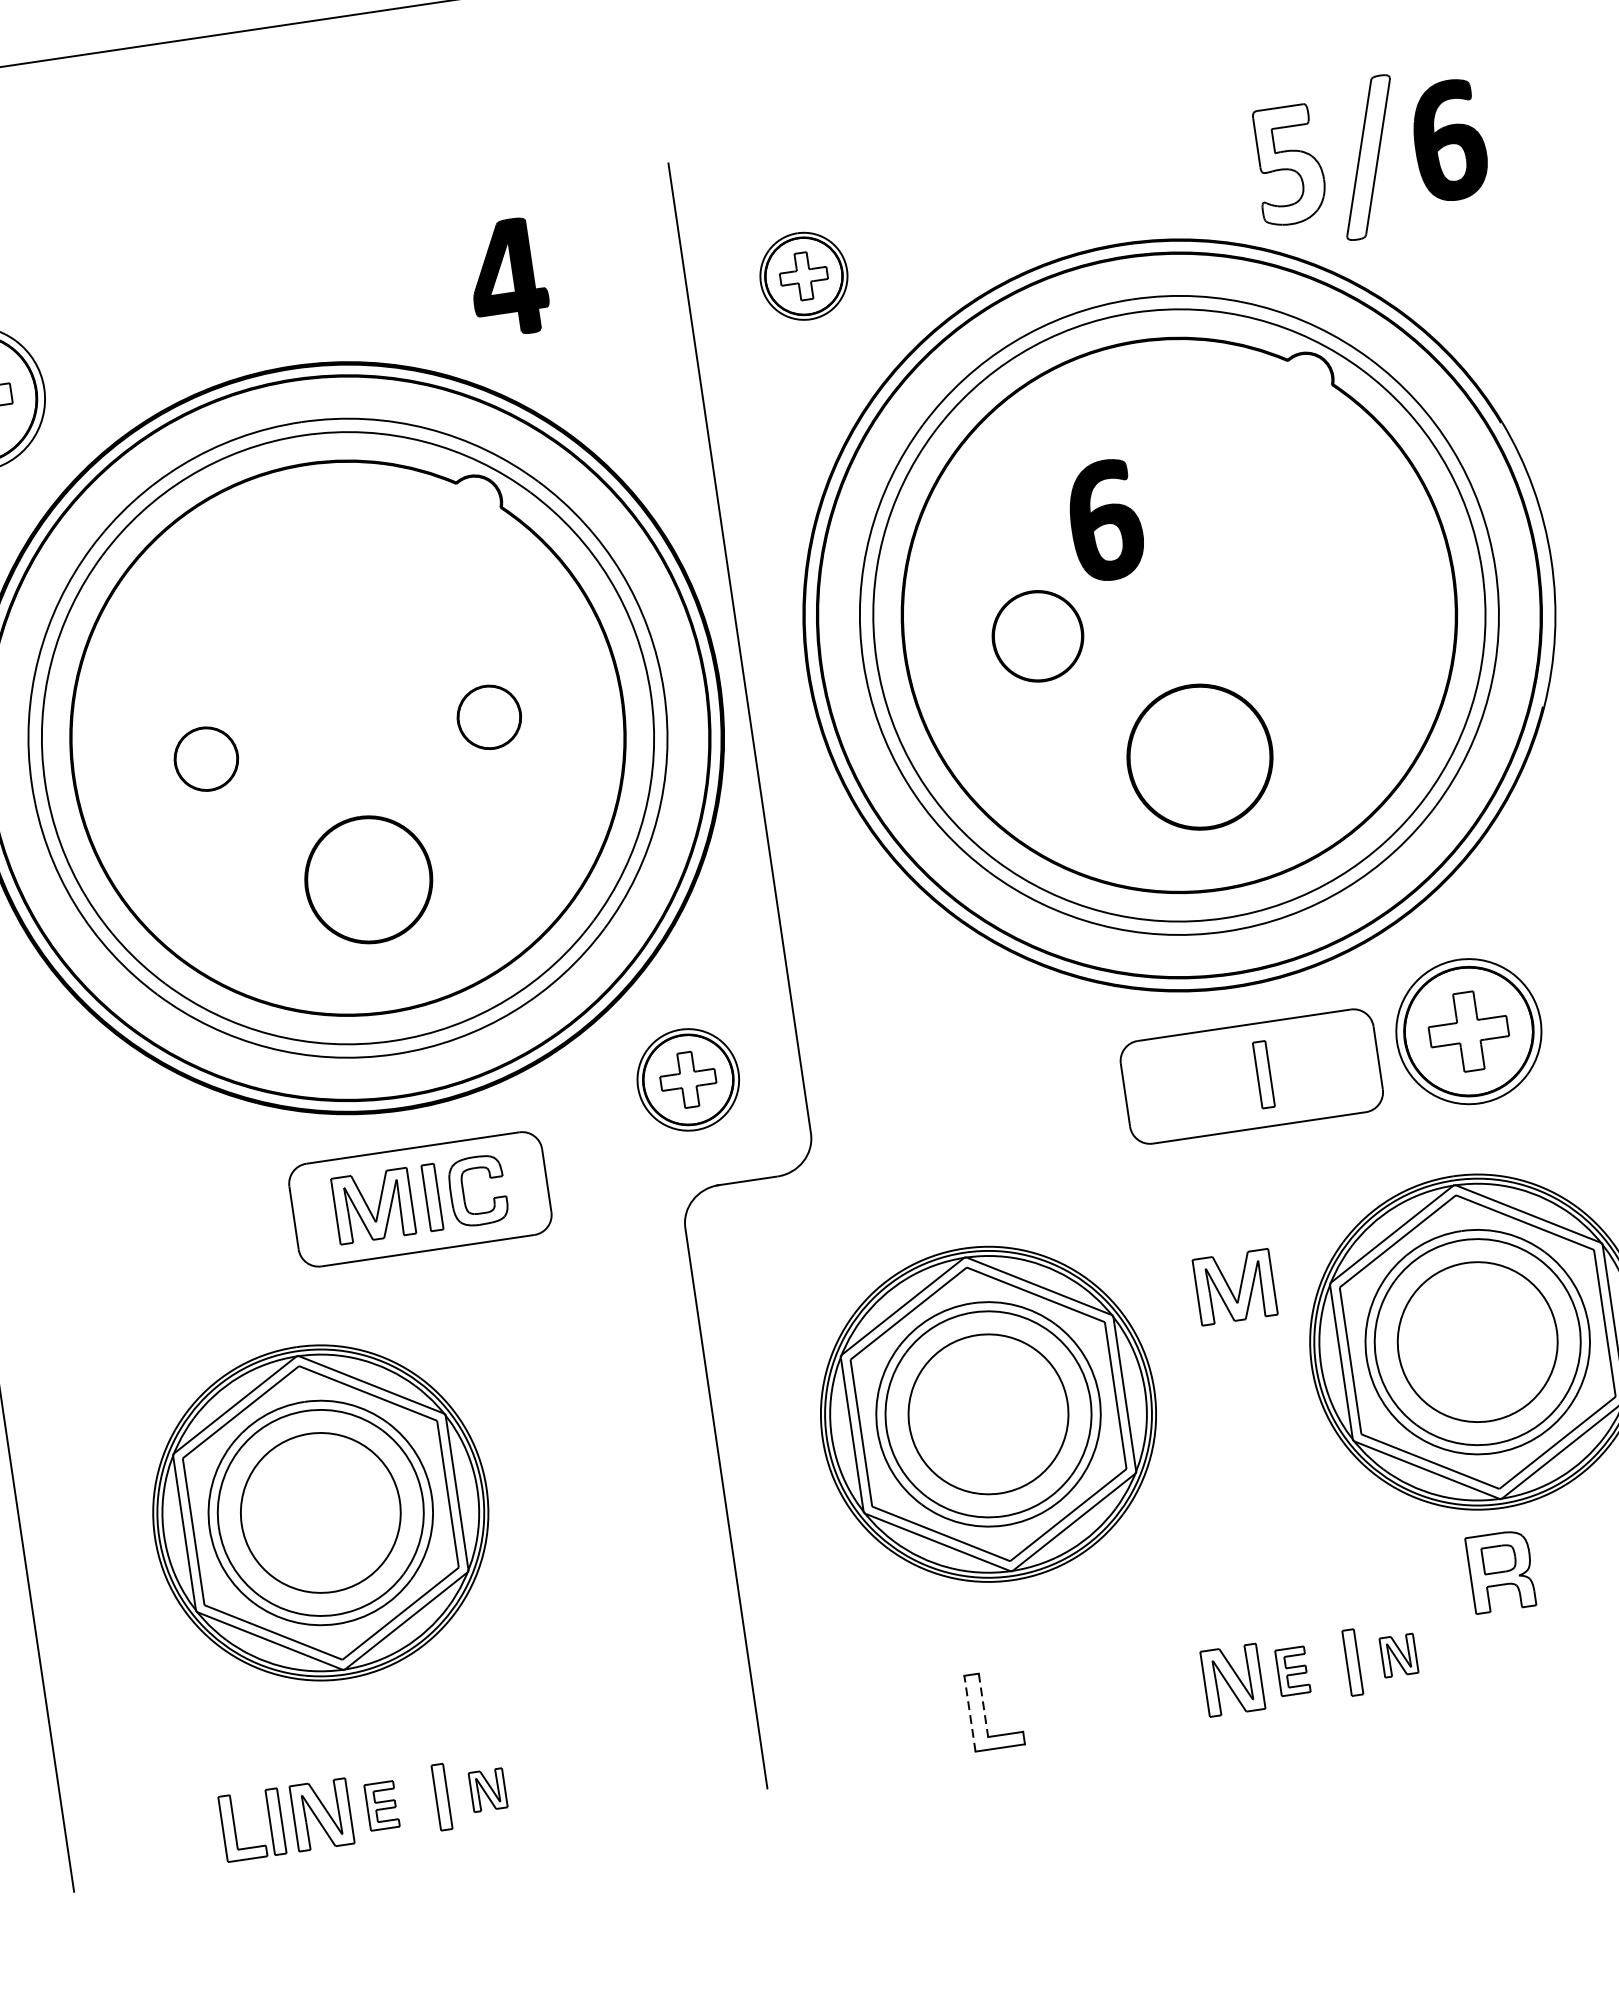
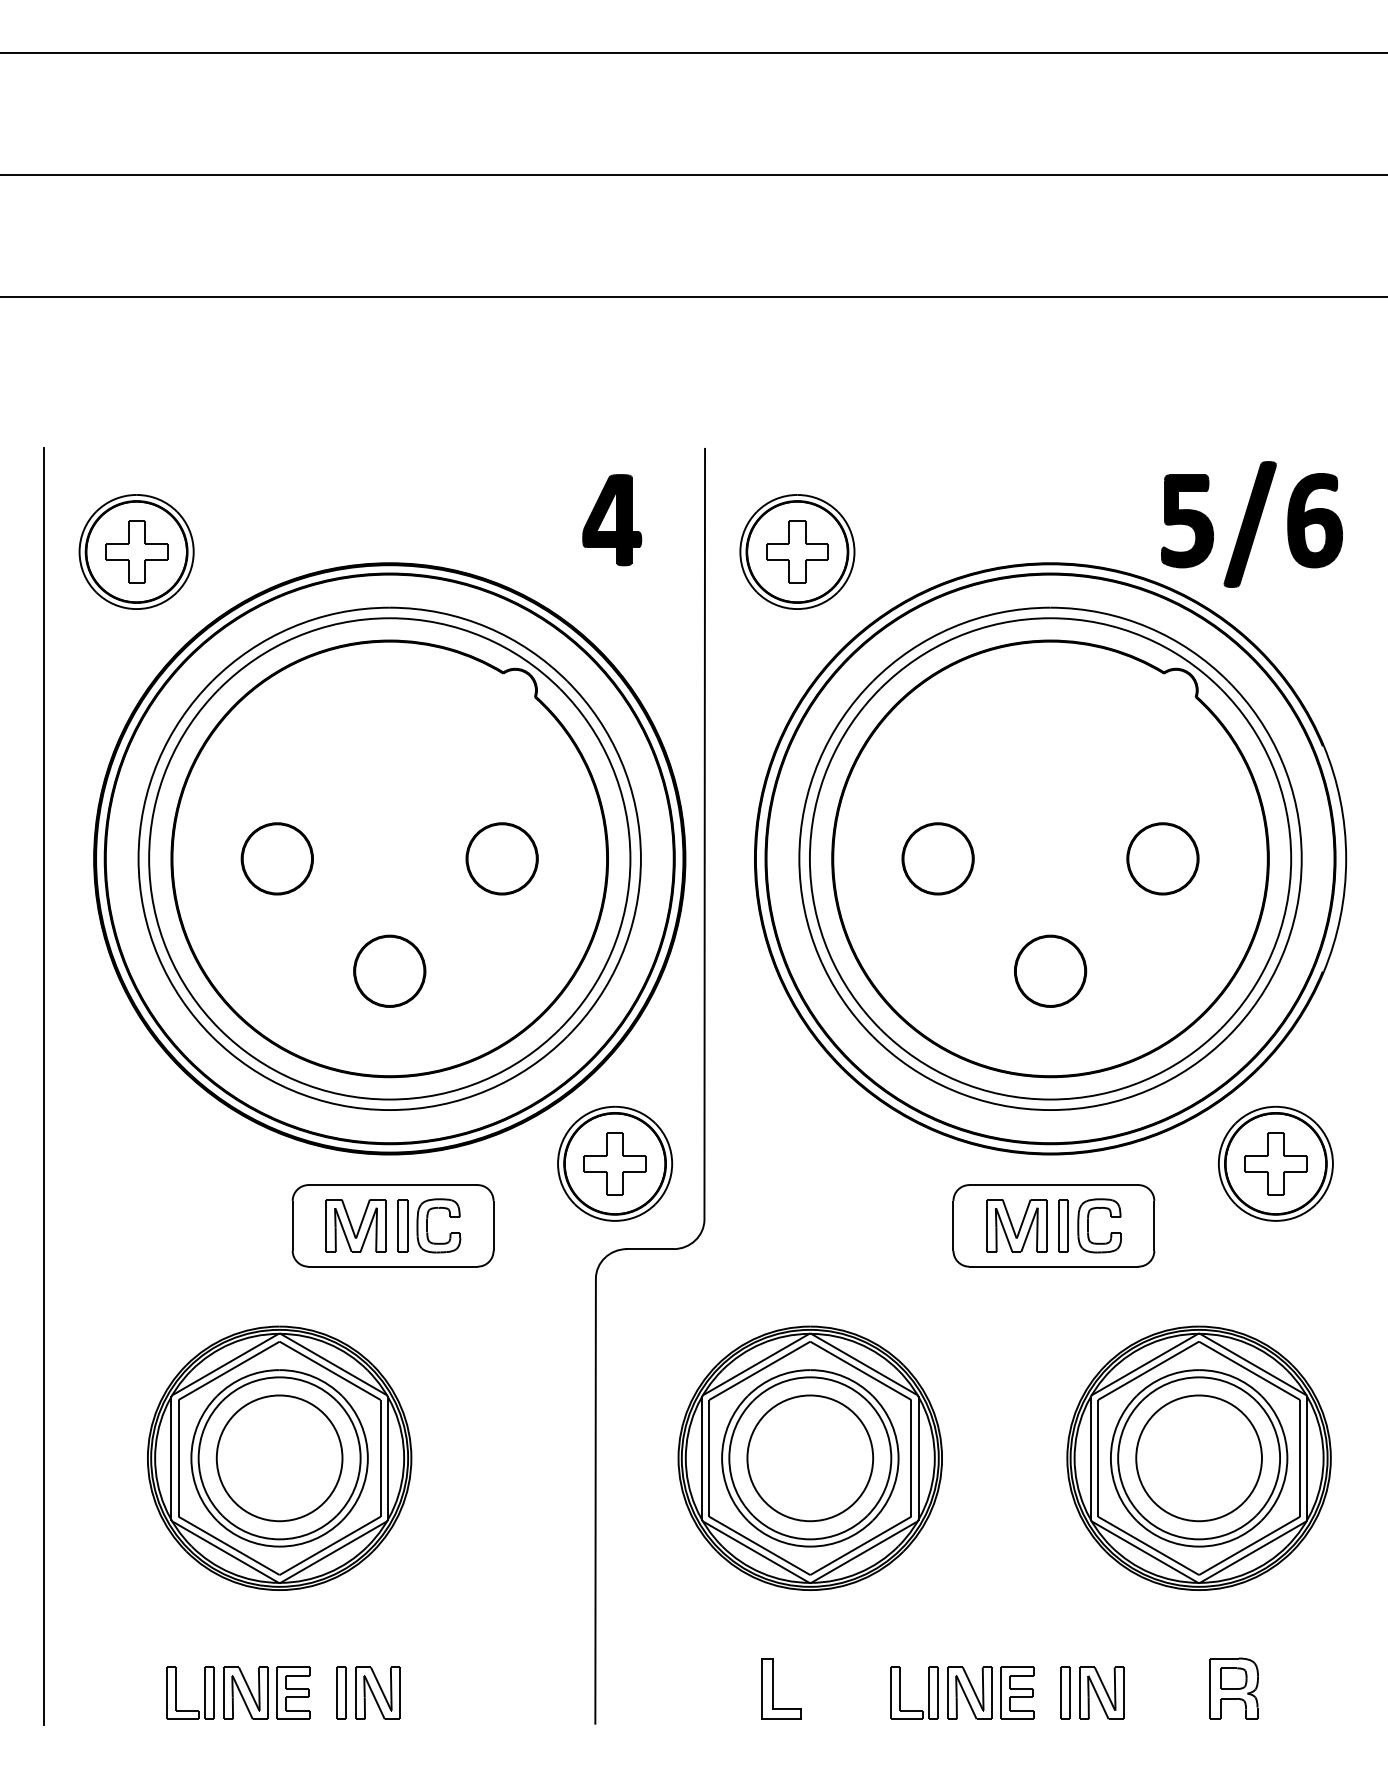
fill: (1367, 157) -> (1249, 524), added
fill: (1289, 165) -> (1187, 521), added
part: (803, 275) -> (797, 551), size x1.67
part: (508, 278) -> (612, 520), moved
part: (1104, 520) -> (1003, 776), removed
part: (1320, 594) -> (1162, 858), added
part: (488, 716) -> (501, 858), size x1.43
part: (1200, 755) -> (1050, 970), size x0.62
part: (205, 758) -> (276, 858), size x1.43
part: (368, 878) -> (389, 970), size x0.71
part: (1468, 1031) -> (1275, 1163), moved
part: (1295, 1069) -> (1088, 1225), added
part: (688, 1079) -> (615, 1163), size x1.43
part: (1234, 1286) -> (1016, 1225), moved
part: (1500, 1571) -> (1233, 1688), moved
part: (1398, 1654) -> (1101, 1692), size x1.67
part: (1292, 1670) -> (1017, 1692), size x1.43
part: (1145, 1692) -> (900, 1692), added
line: (982, 1705) -> (772, 1684), dashed -> solid
line: (969, 1713) -> (761, 1688), dashed -> solid
part: (487, 1789) -> (377, 1692), size x1.67
part: (381, 1804) -> (293, 1692), size x1.43

